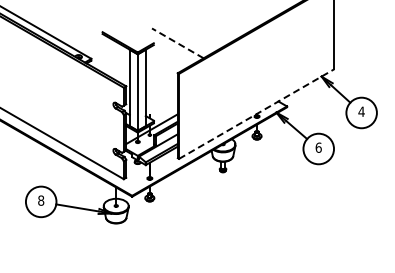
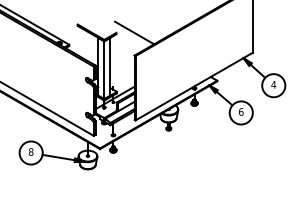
line: (177, 43) -> (134, 33), dashed -> solid
line: (256, 114) -> (194, 86), dashed -> solid

